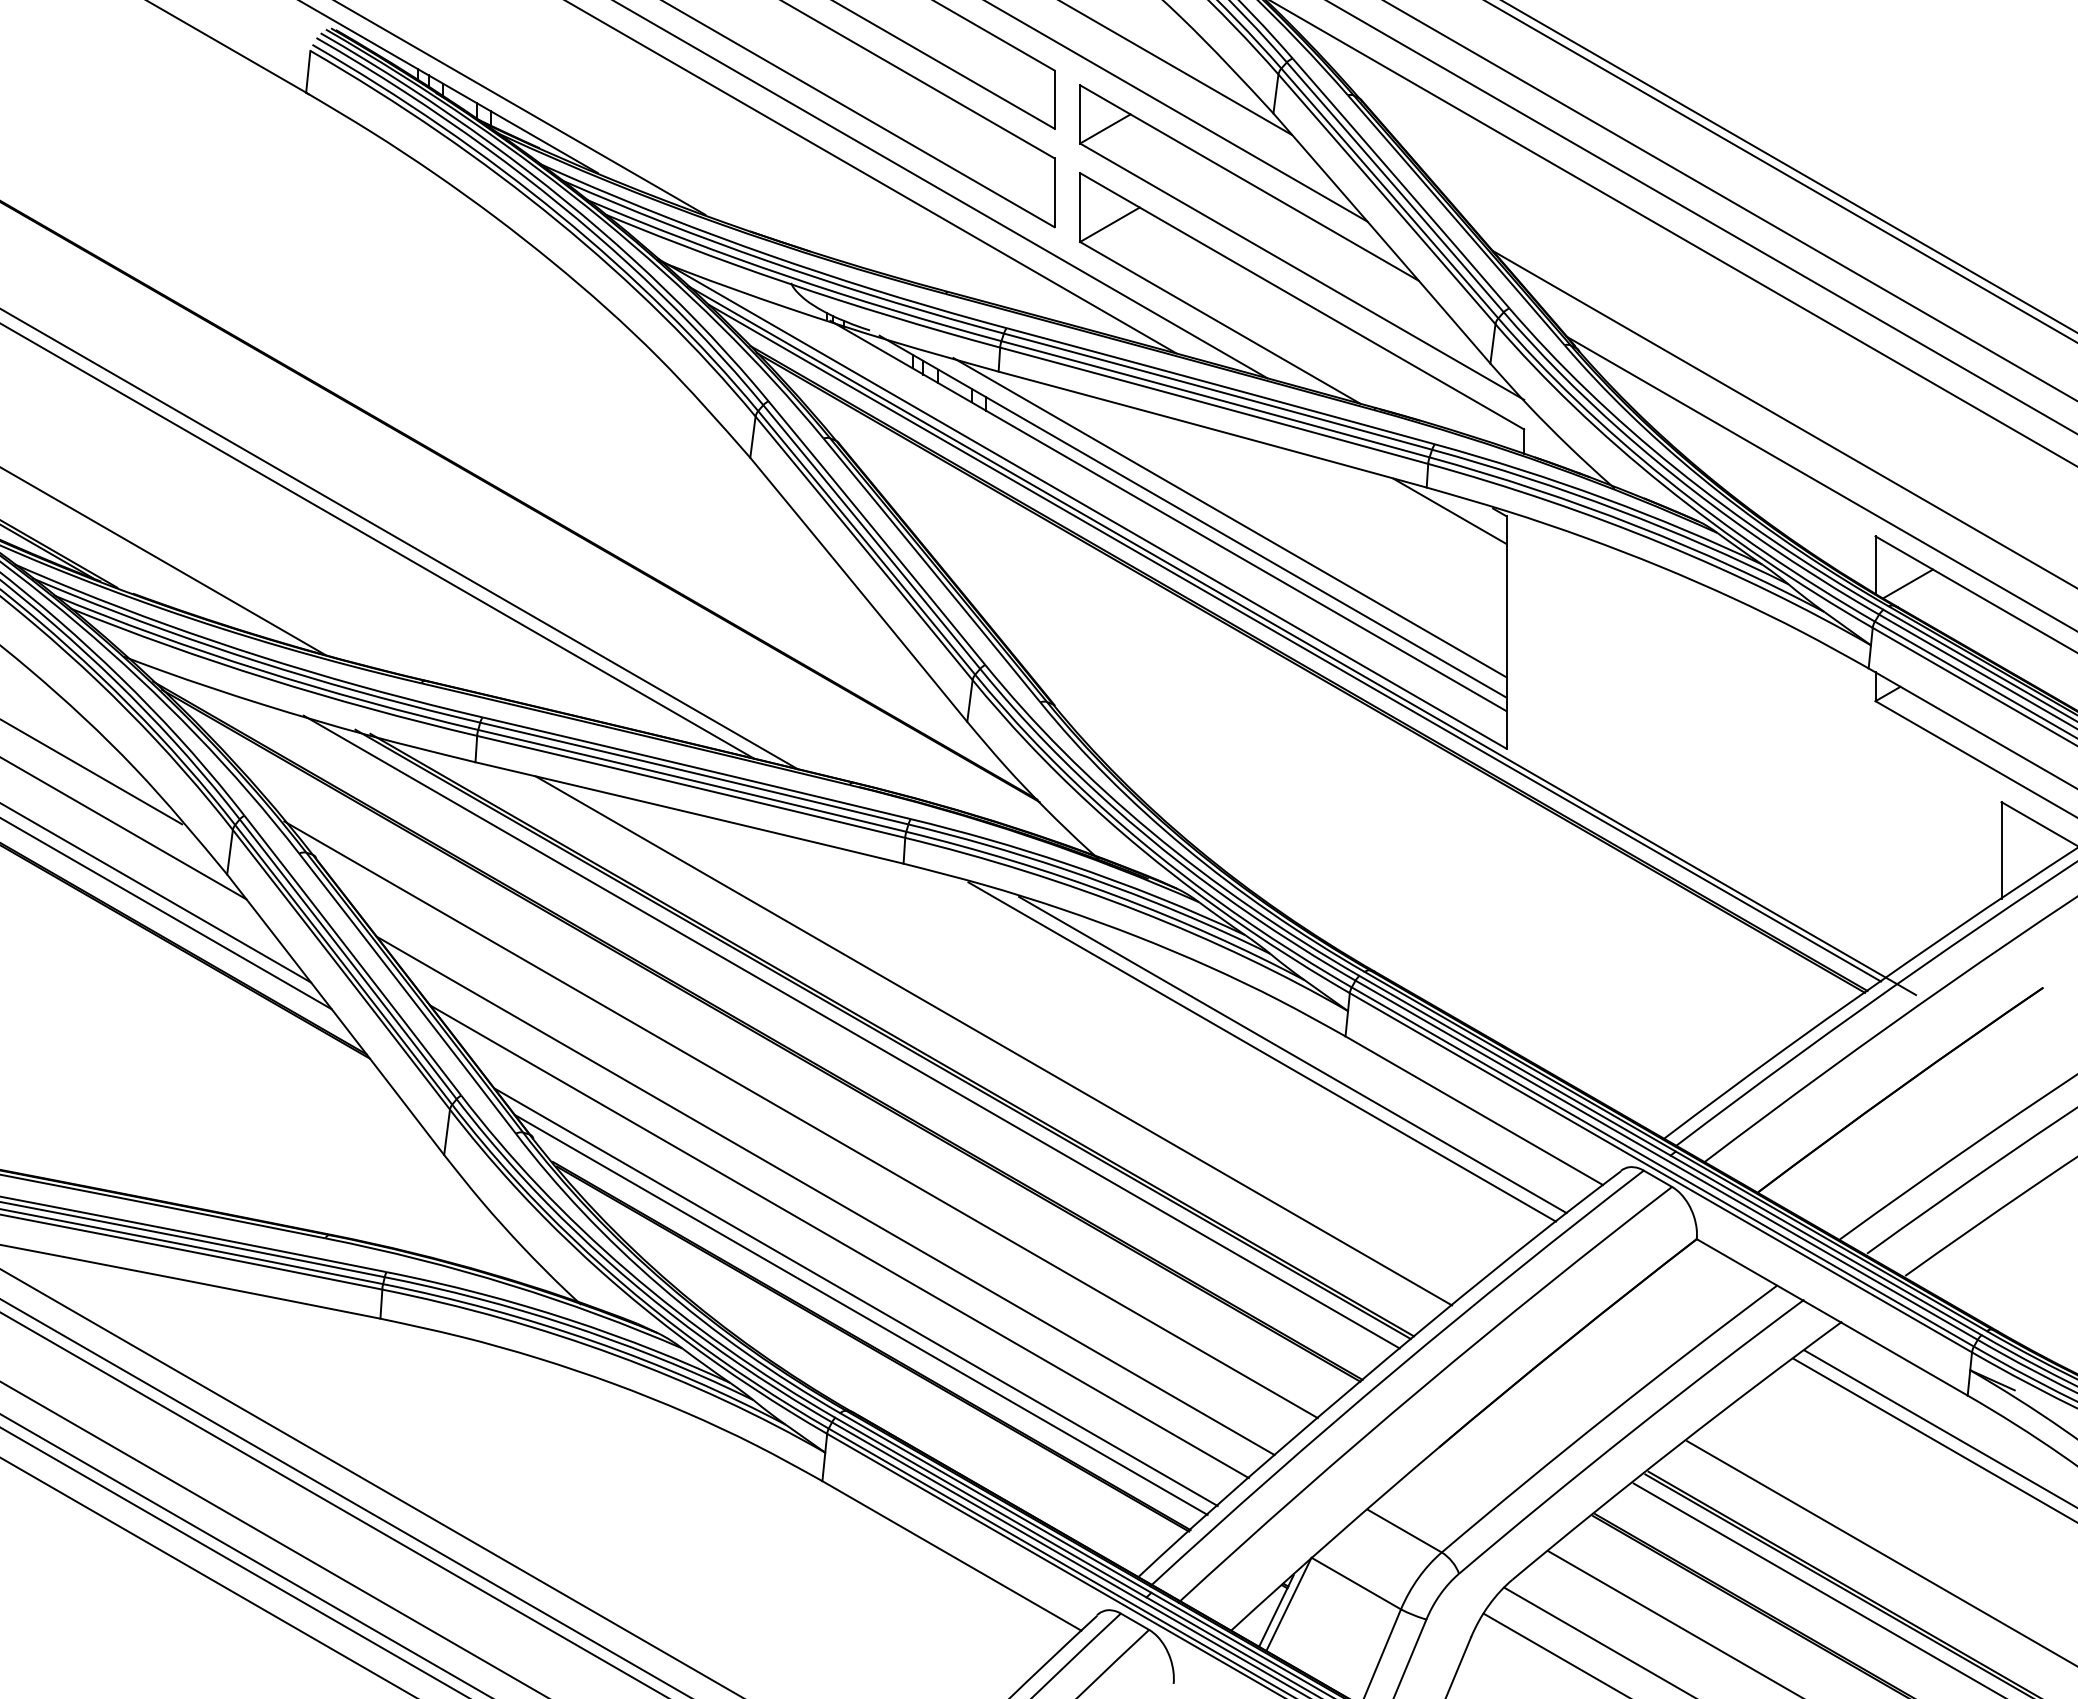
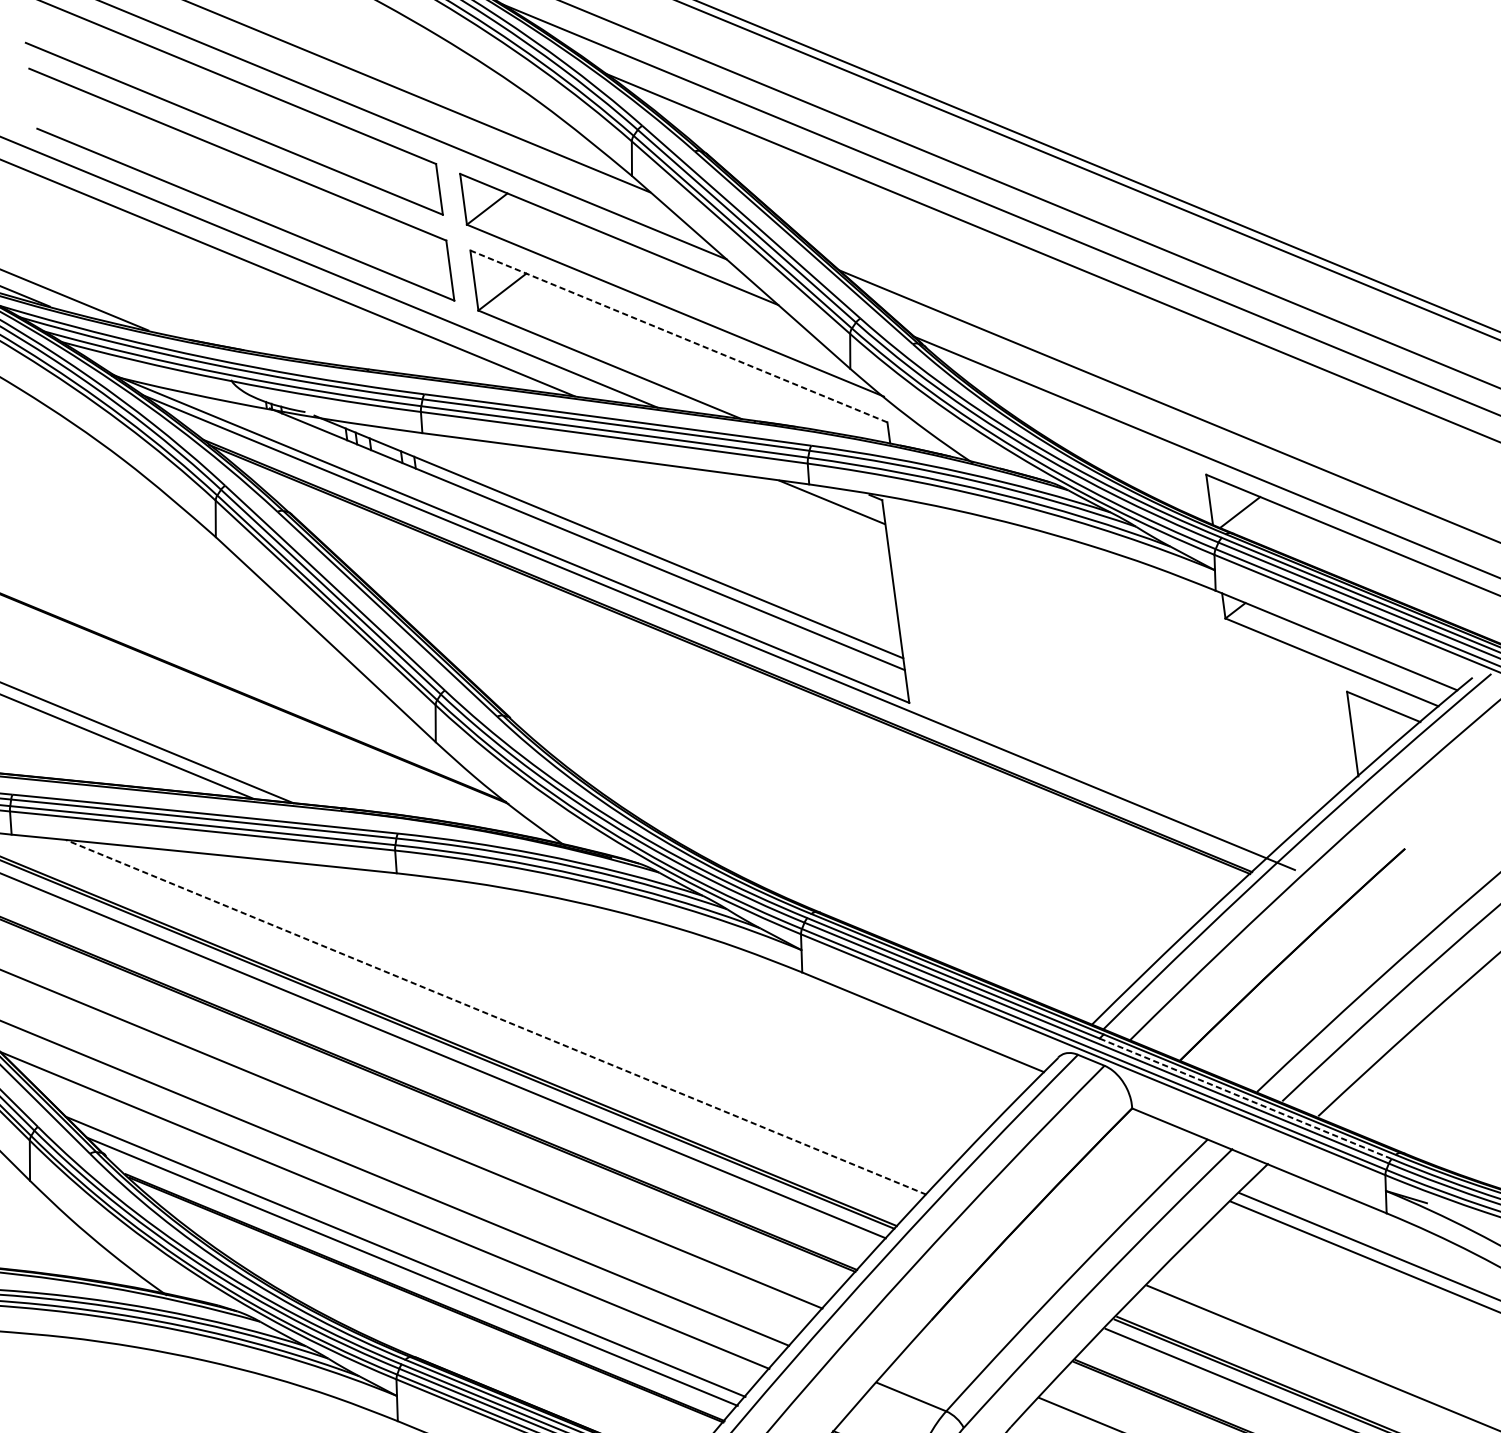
line: (1301, 301) -> (678, 336), solid -> dashed
line: (1229, 517) -> (640, 533), removed
line: (1295, 642) -> (712, 634), removed
line: (994, 1040) -> (496, 1016), solid -> dashed
line: (1262, 1051) -> (731, 995), removed
line: (1292, 1054) -> (758, 994), removed
line: (1826, 1245) -> (1246, 1098), solid -> dashed

